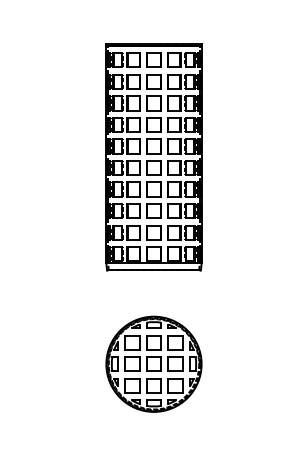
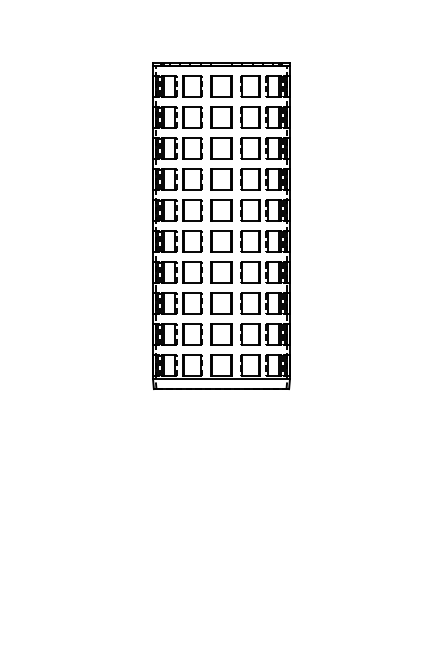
part: (153, 363) -> (220, 522), removed

